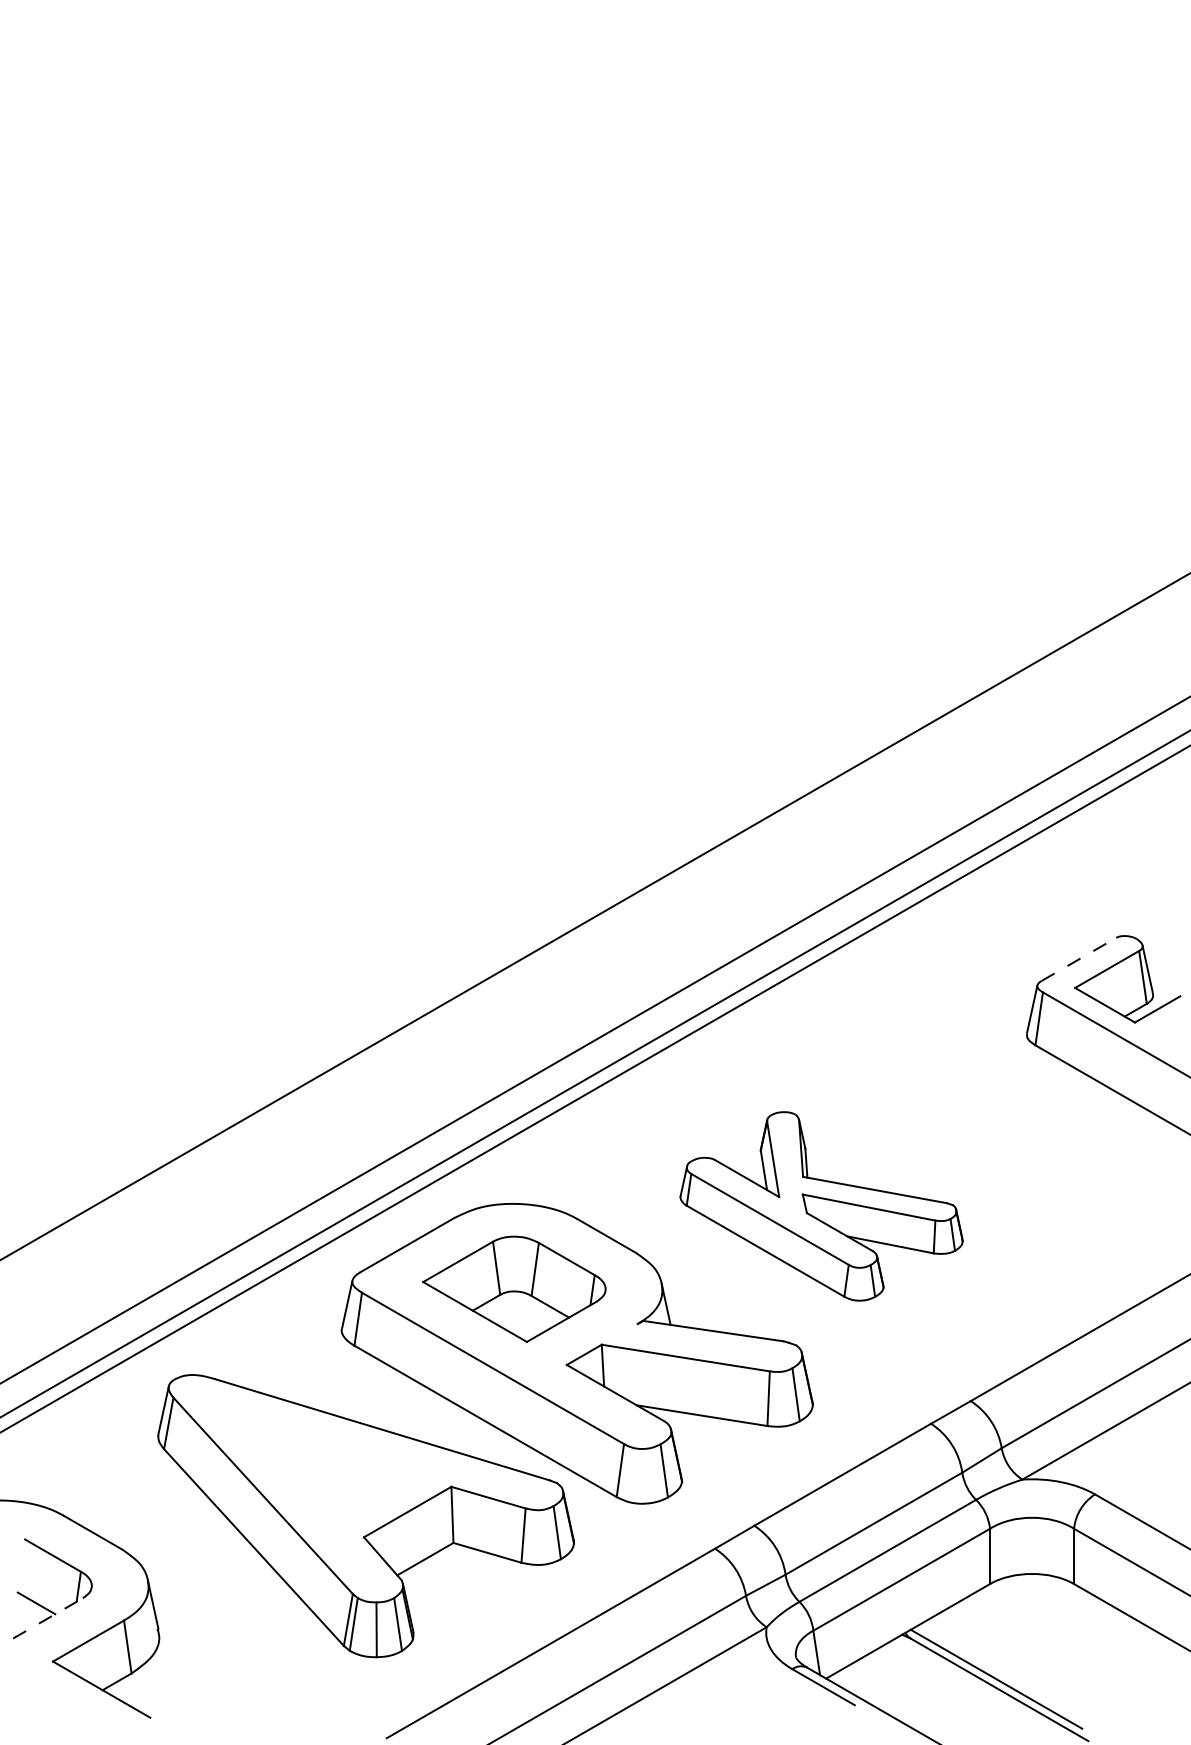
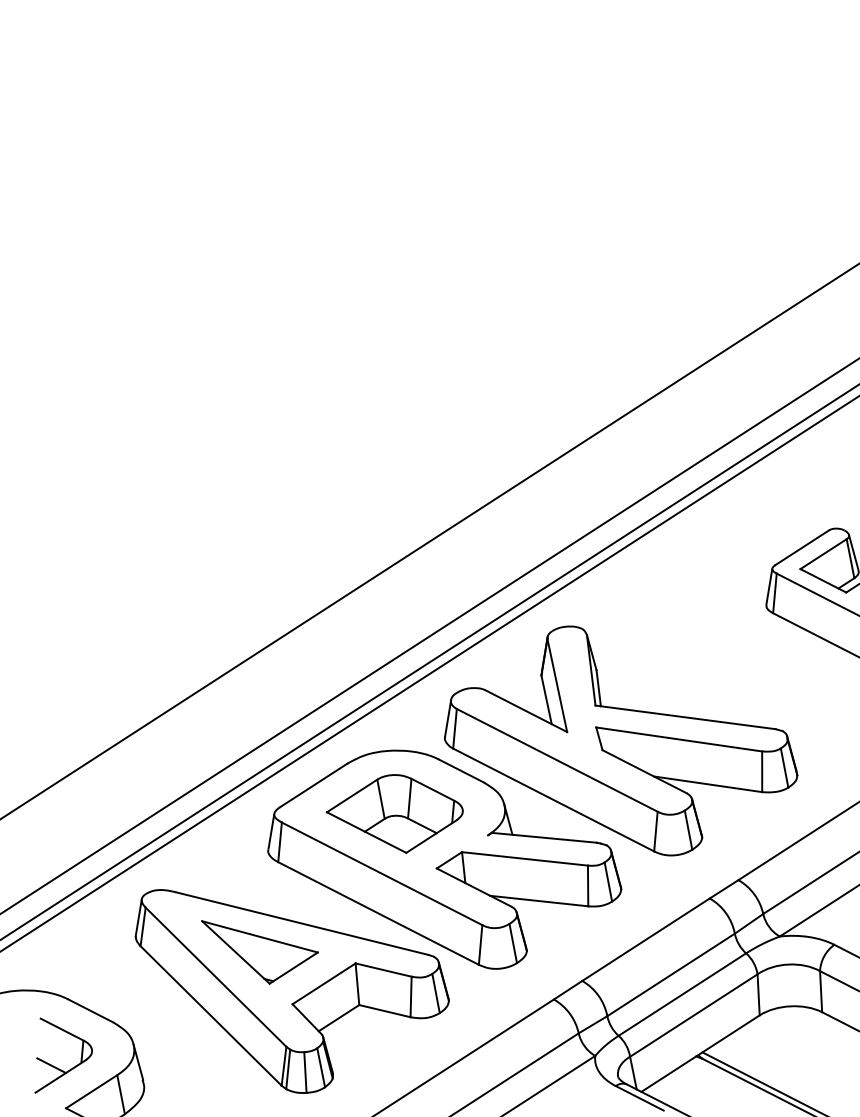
line: (1079, 959) -> (802, 547), dashed -> solid
part: (821, 1206) -> (620, 741), size x1.67
part: (324, 1463) -> (260, 950), added
line: (48, 1618) -> (61, 1076), dashed -> solid

